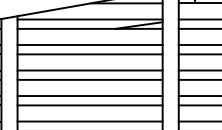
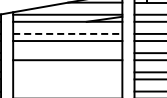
line: (89, 44) -> (67, 33), solid -> dashed
line: (89, 70) -> (67, 53), removed
line: (89, 96) -> (67, 72), removed
line: (89, 105) -> (67, 79), removed
line: (89, 121) -> (67, 91), removed

